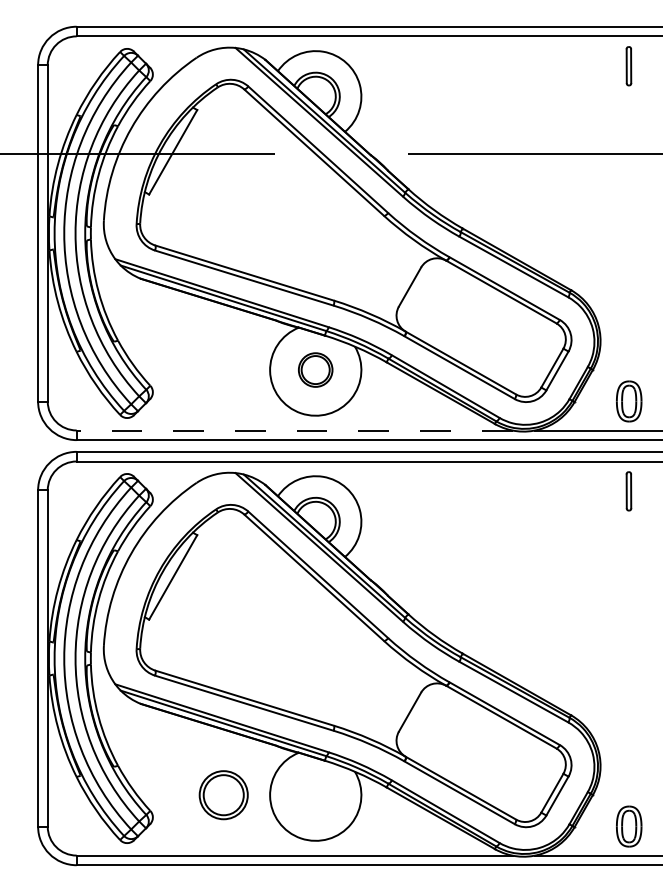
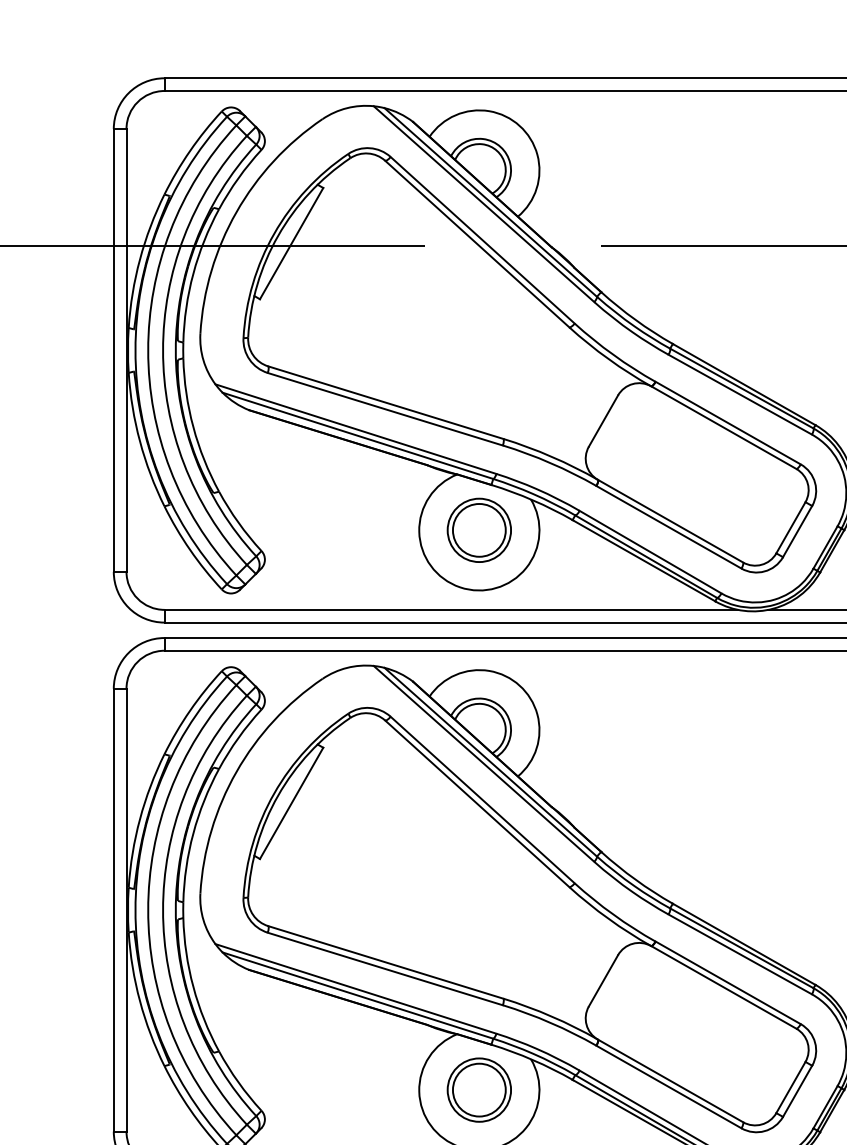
part: (315, 369) -> (479, 529), size x1.43
line: (294, 430) -> (451, 609), dashed -> solid
part: (223, 795) -> (479, 1090), moved

